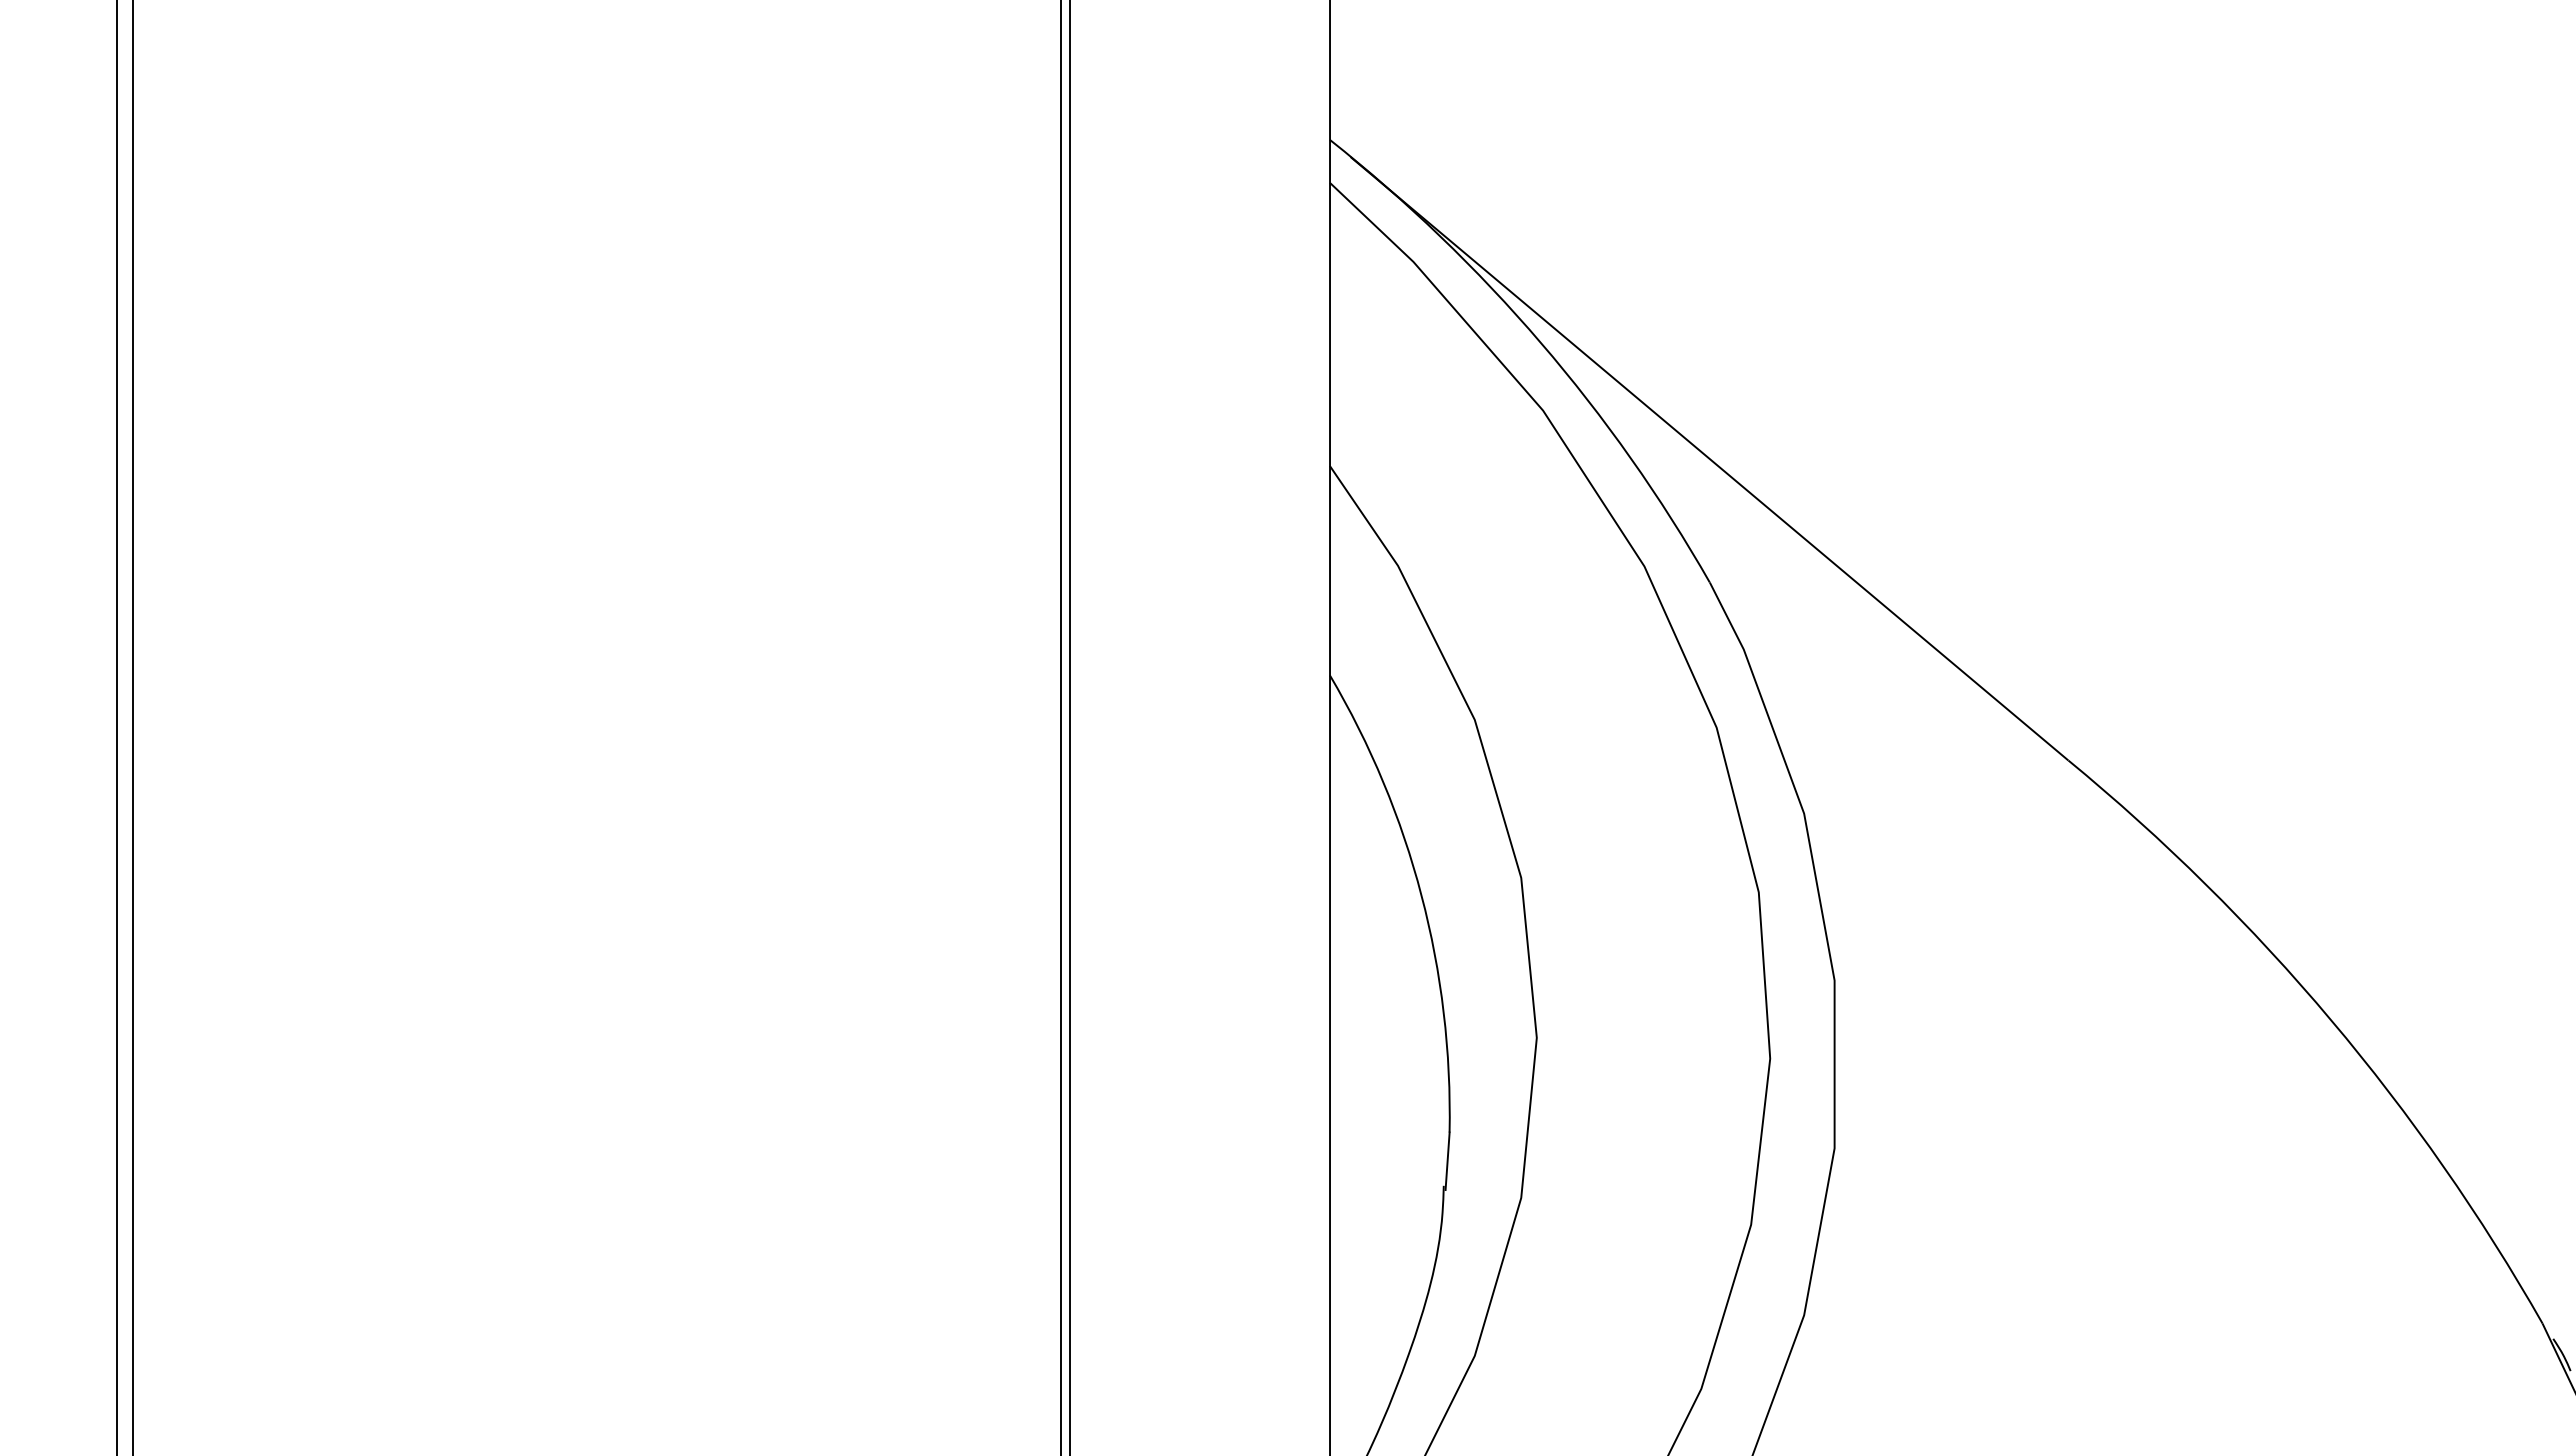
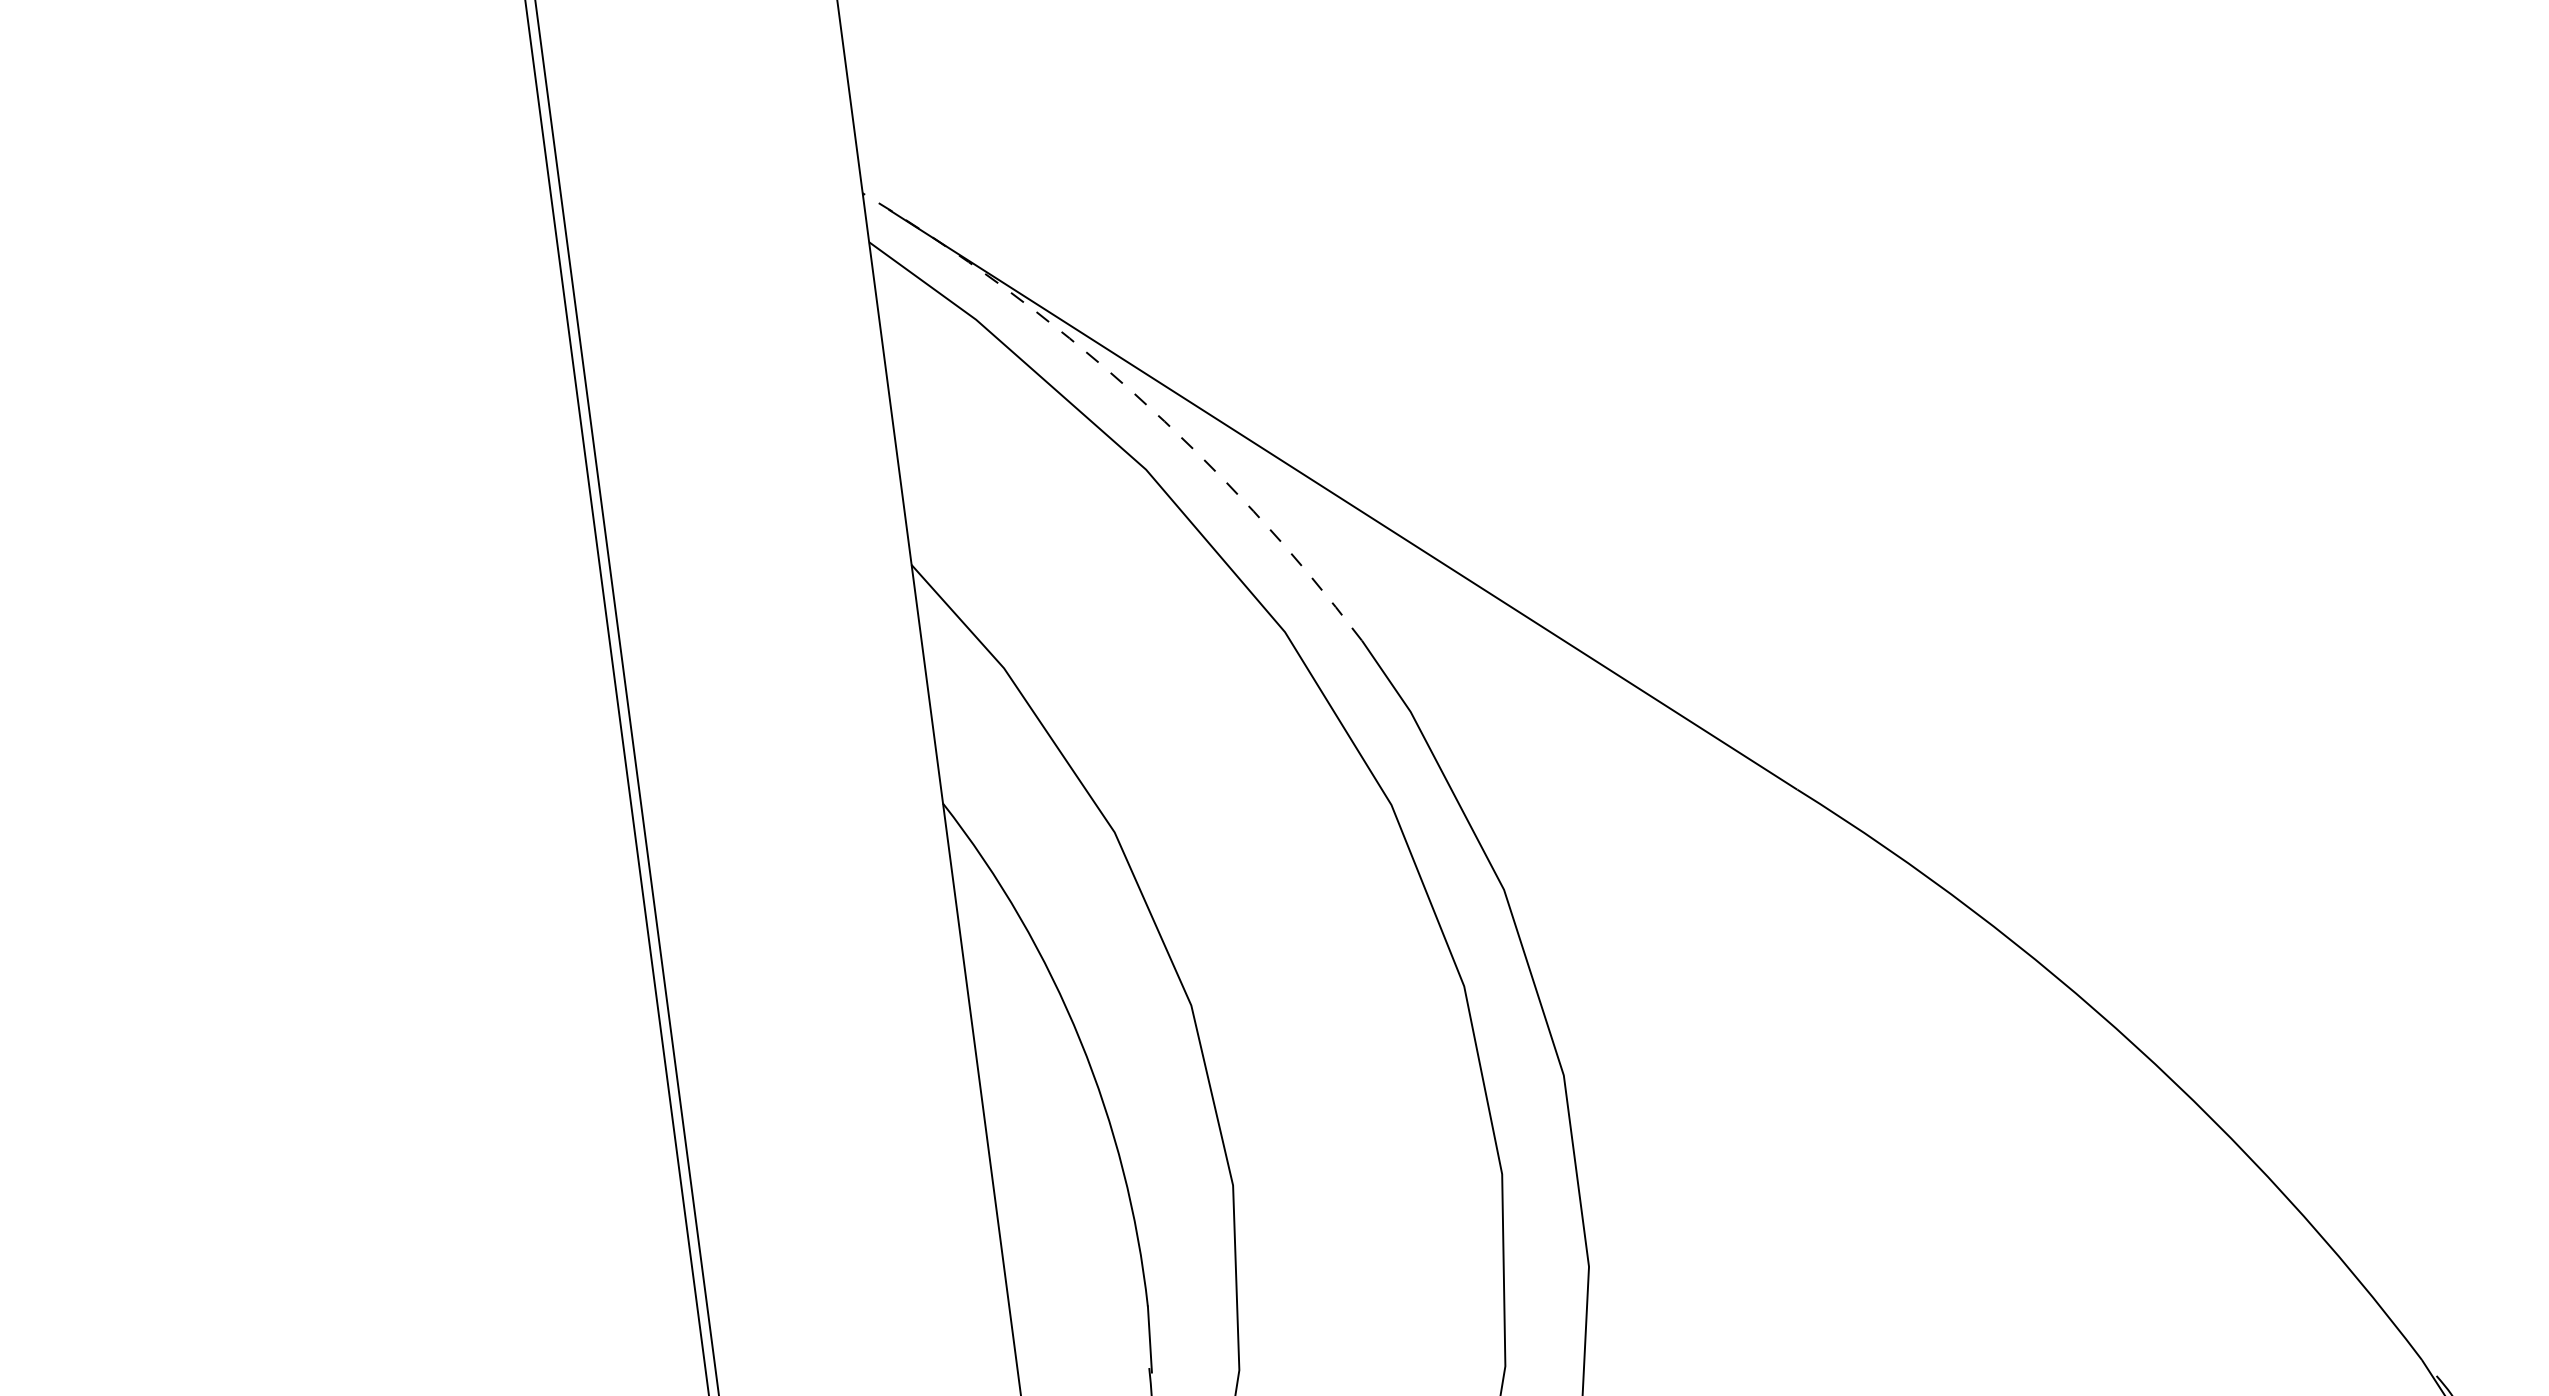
arc: (1540, 342) -> (1132, 392), solid -> dashed

